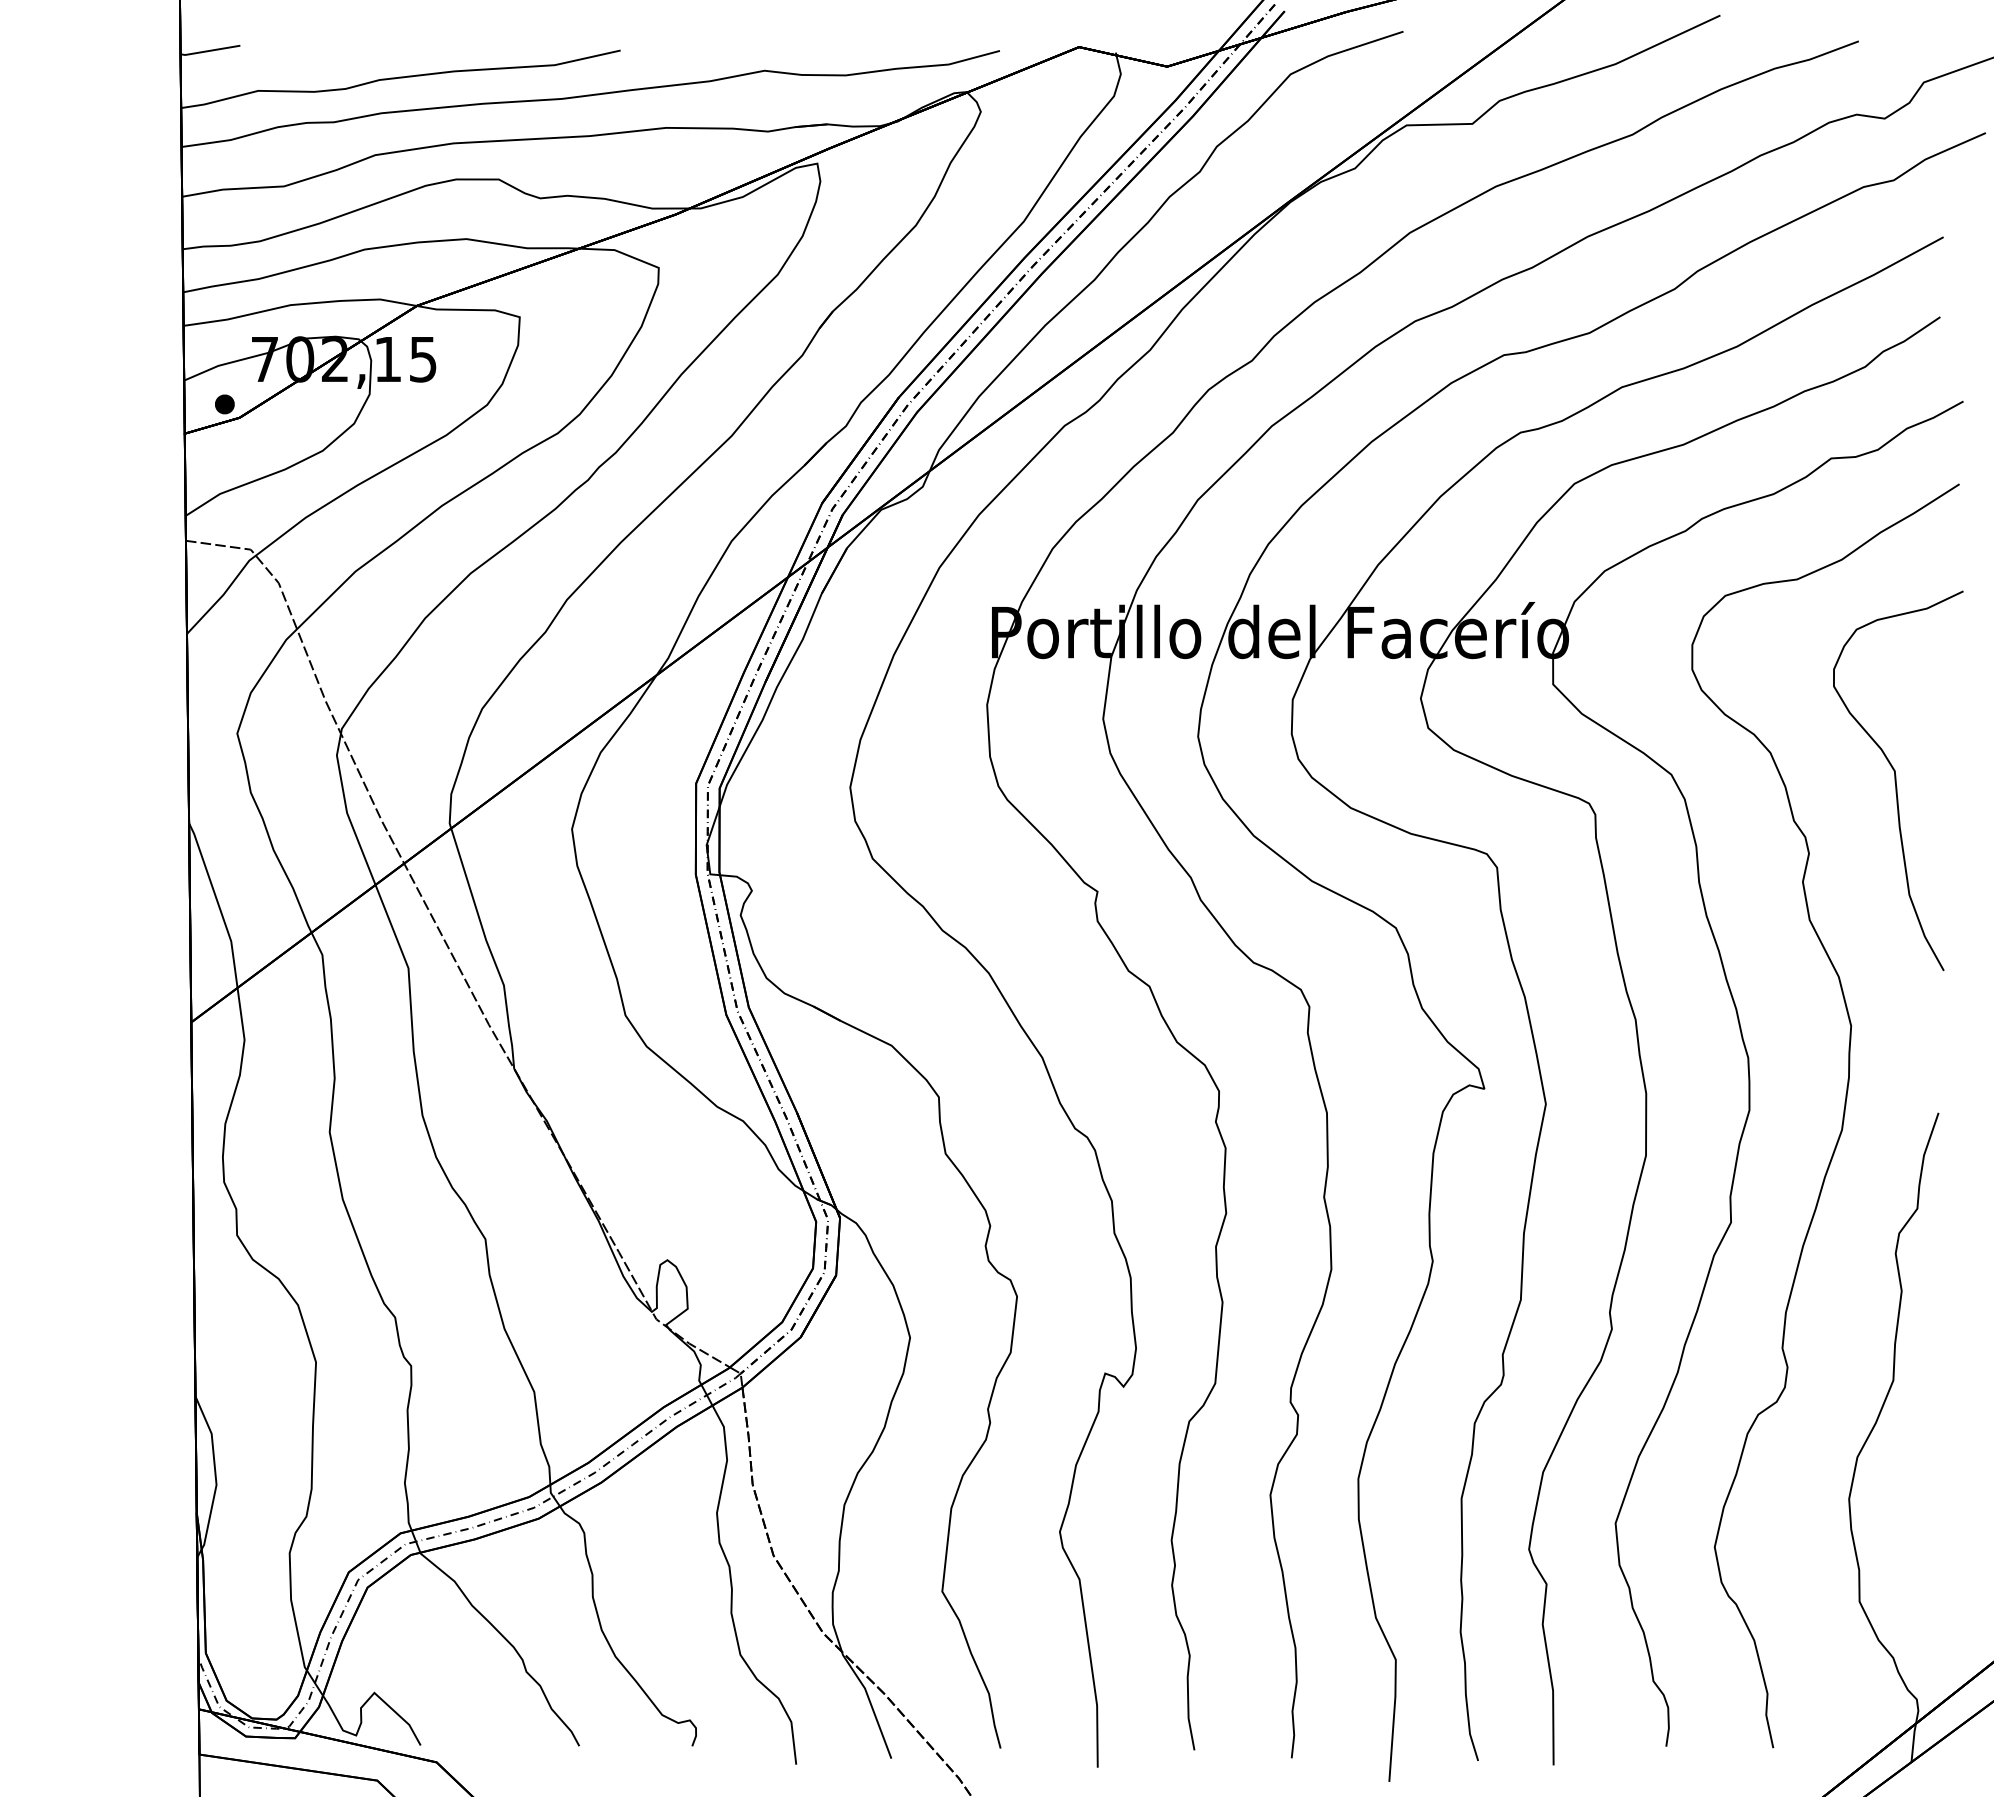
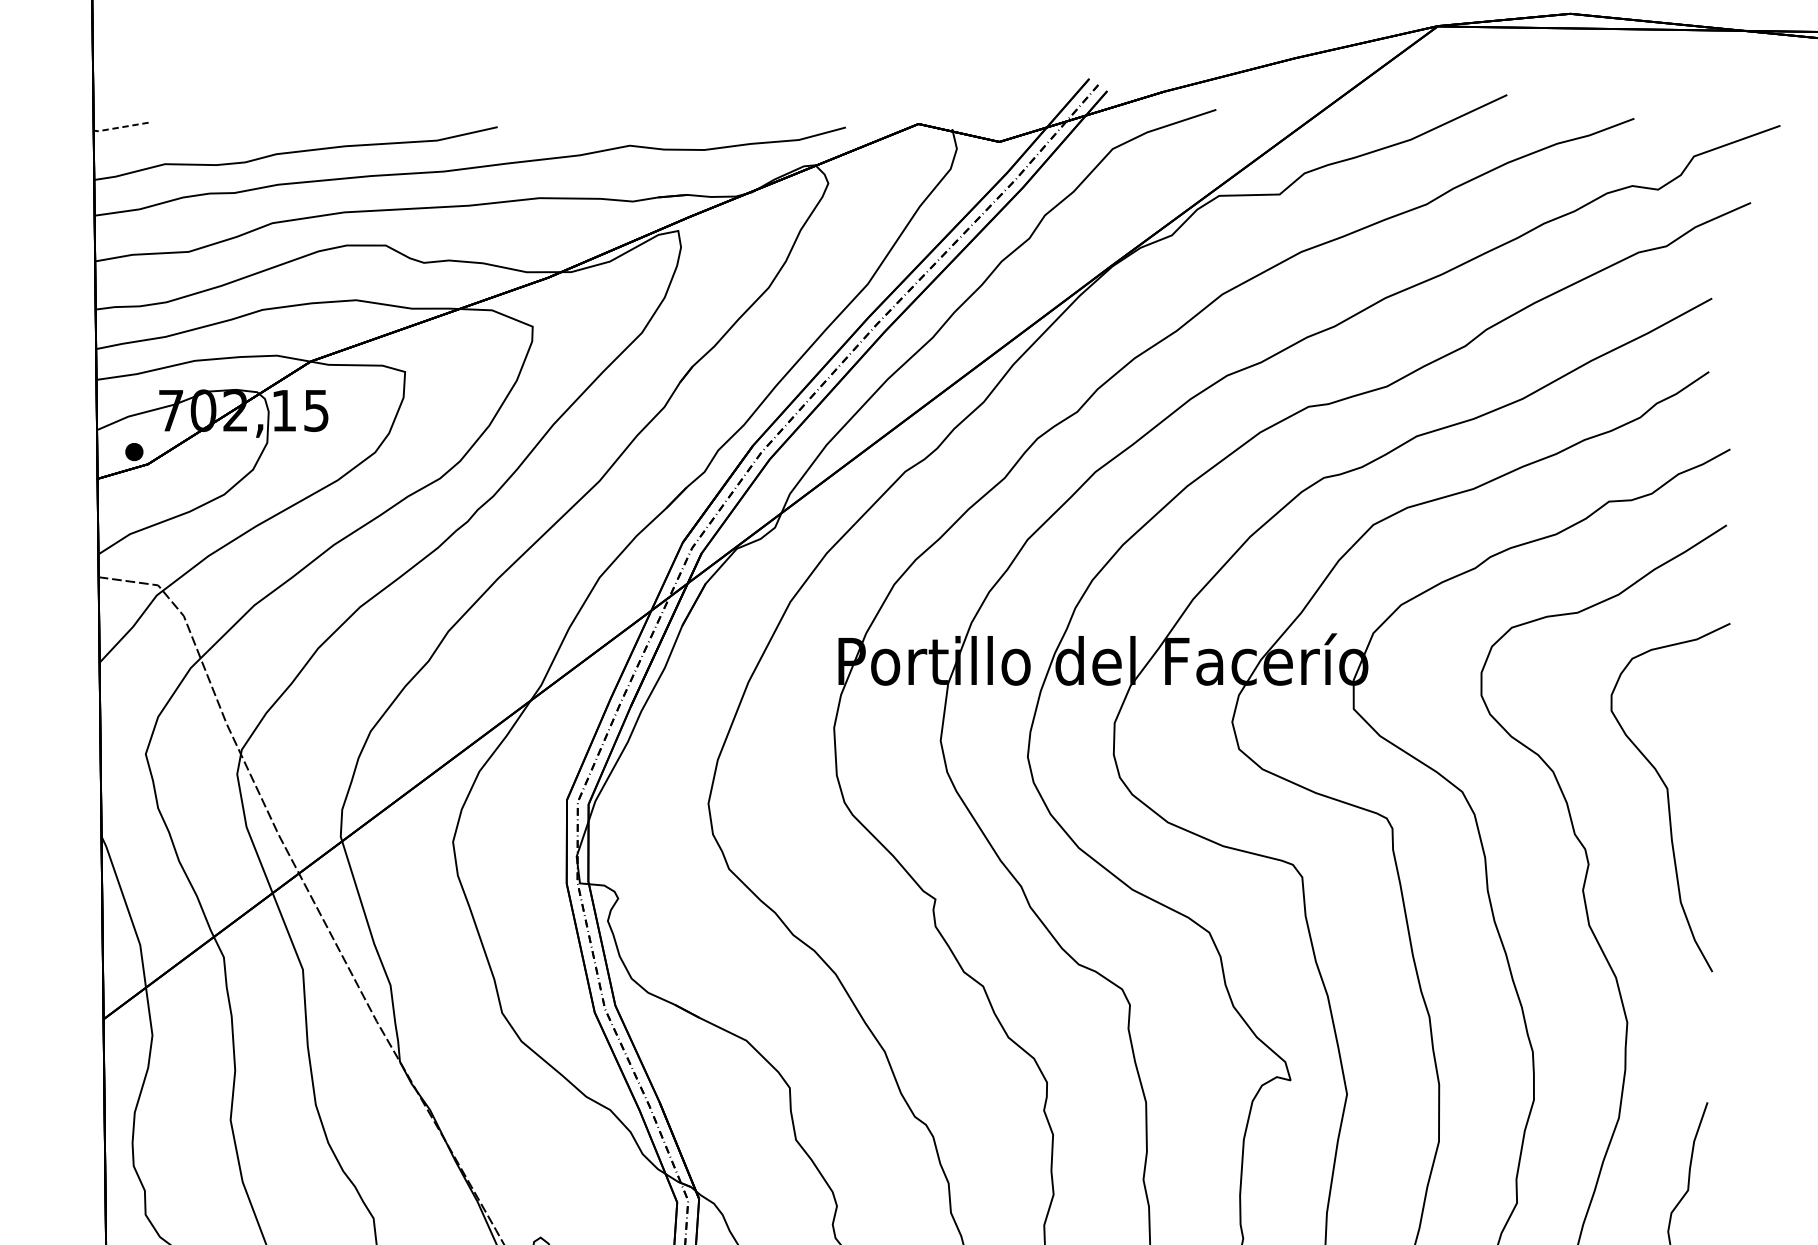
line: (209, 50) -> (120, 127), solid -> dashed

